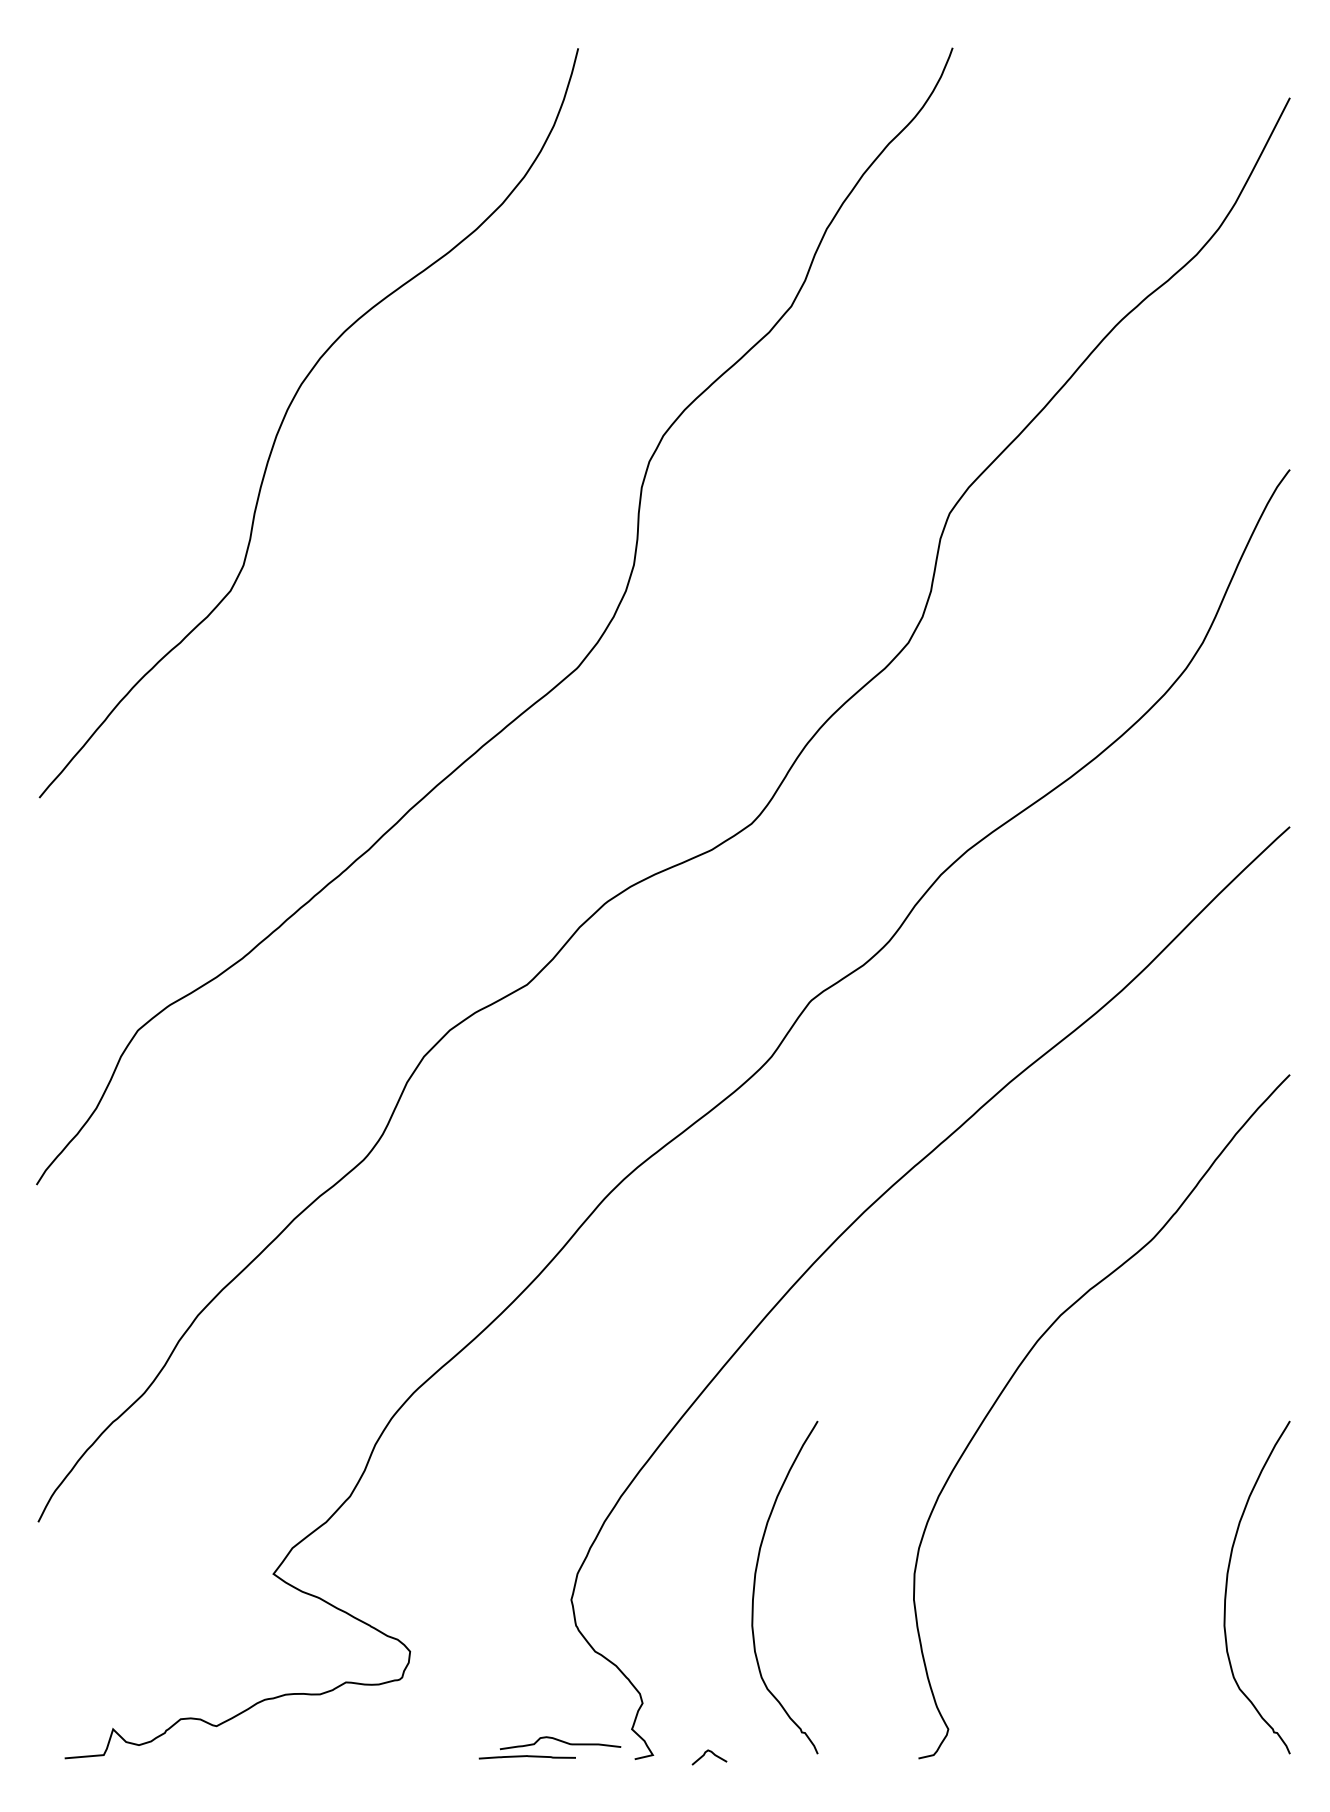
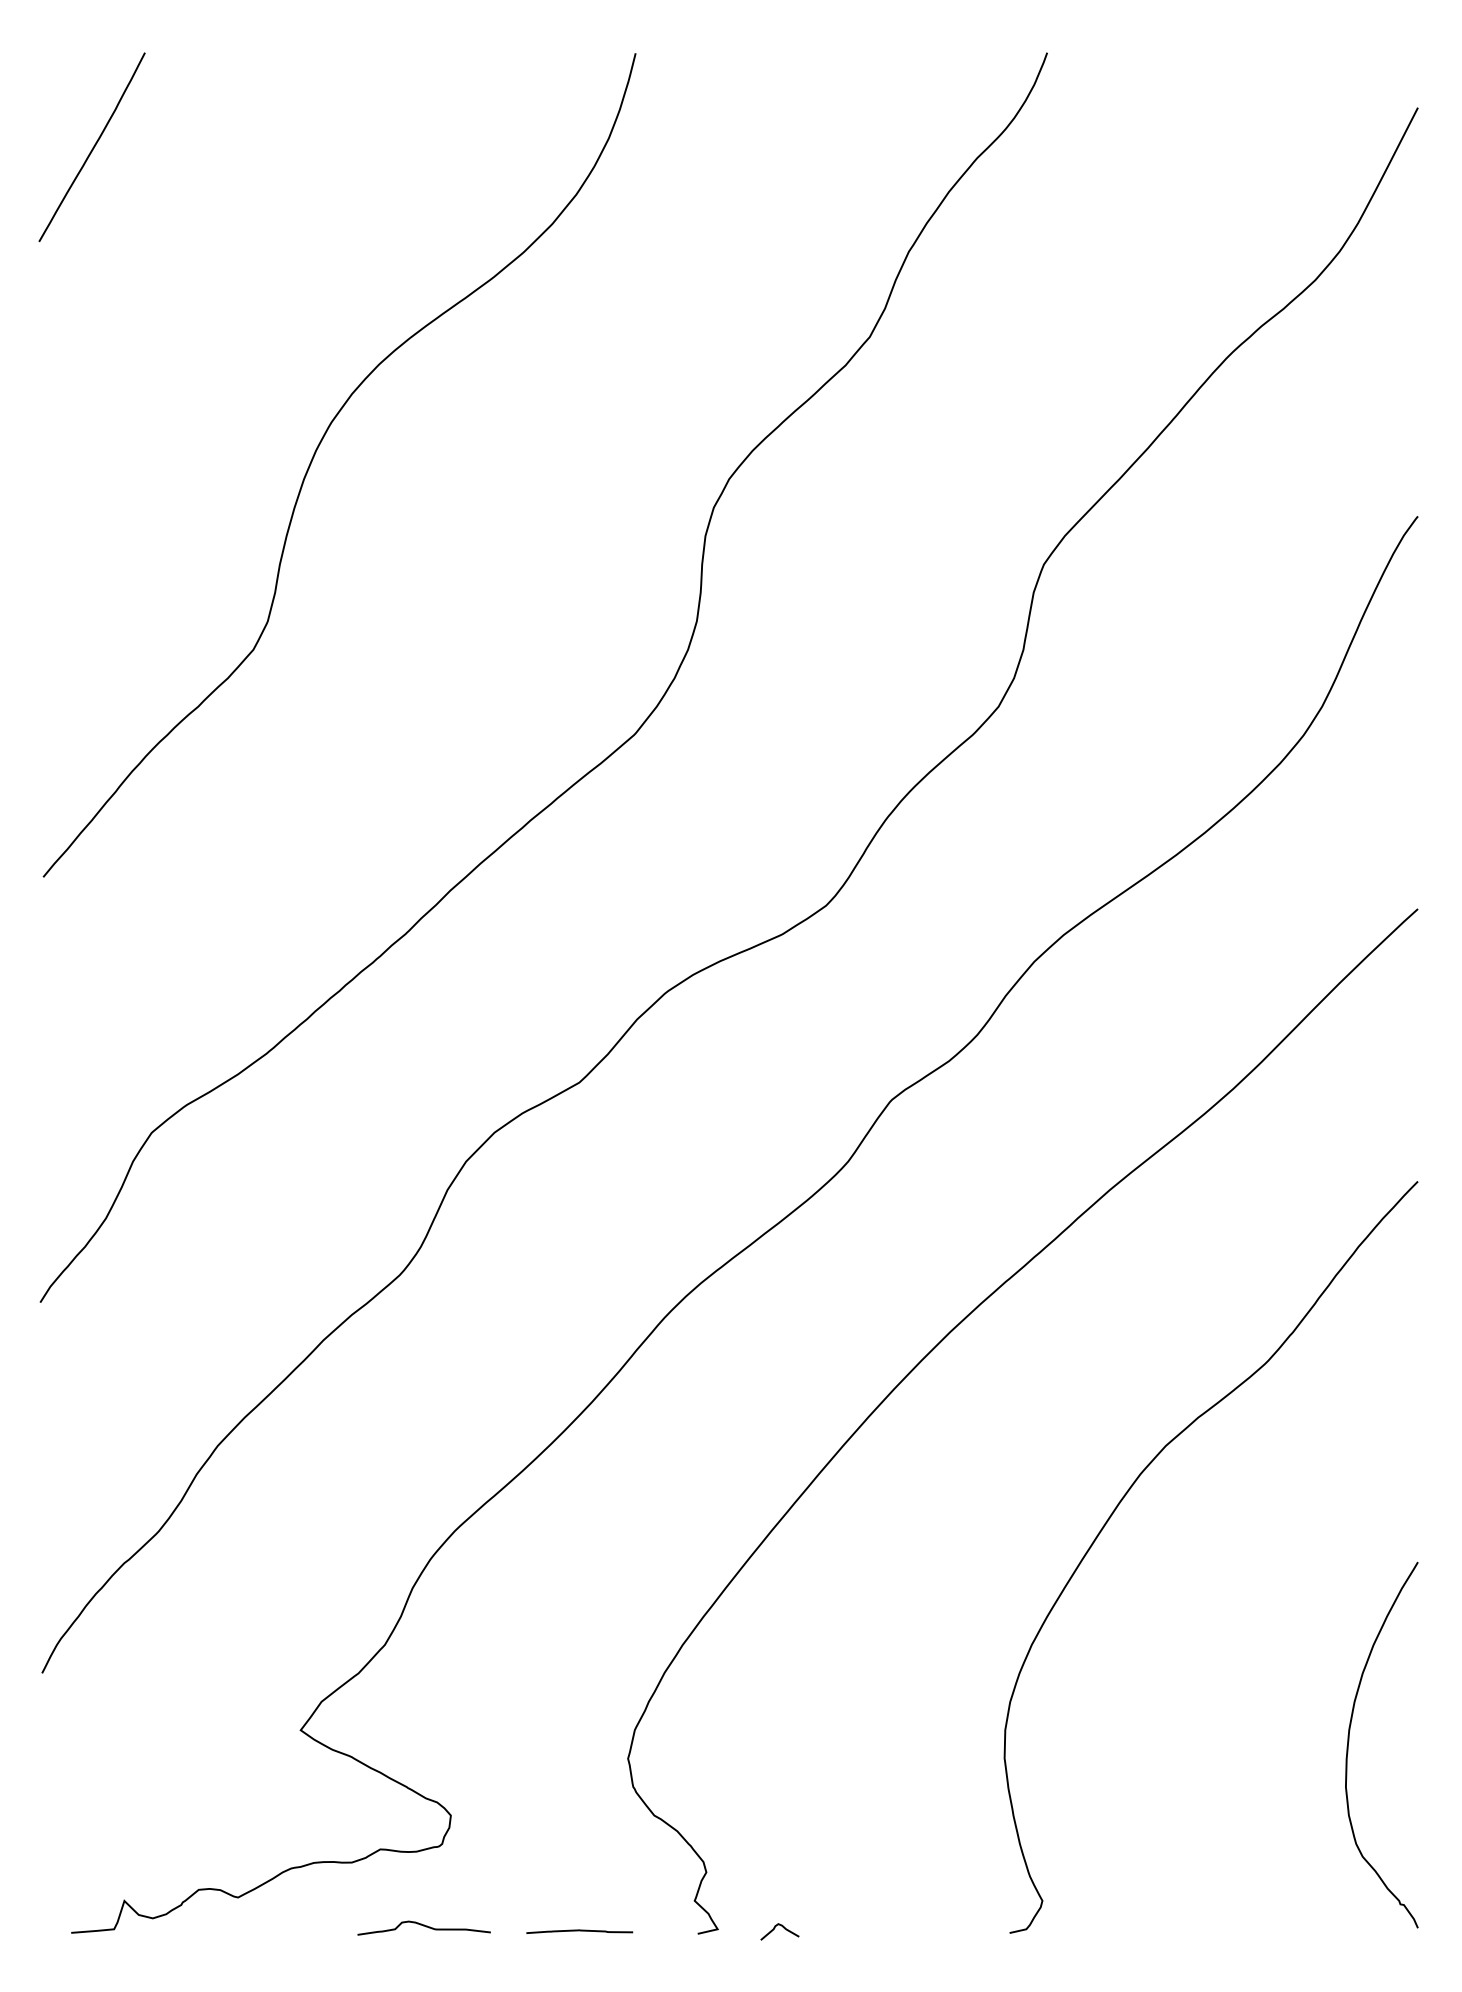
curve: (84, 134) -> (92, 147), added
curve: (755, 1584) -> (830, 1741), removed
curve: (559, 1741) -> (423, 1926), moved

